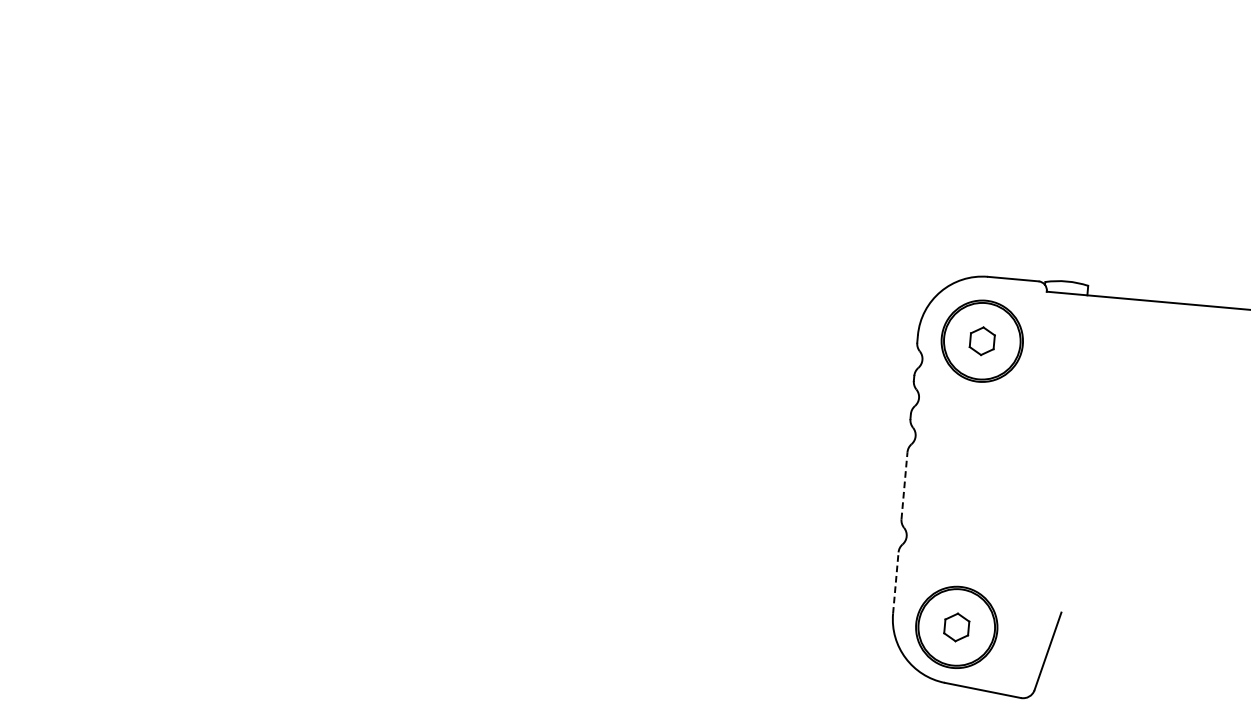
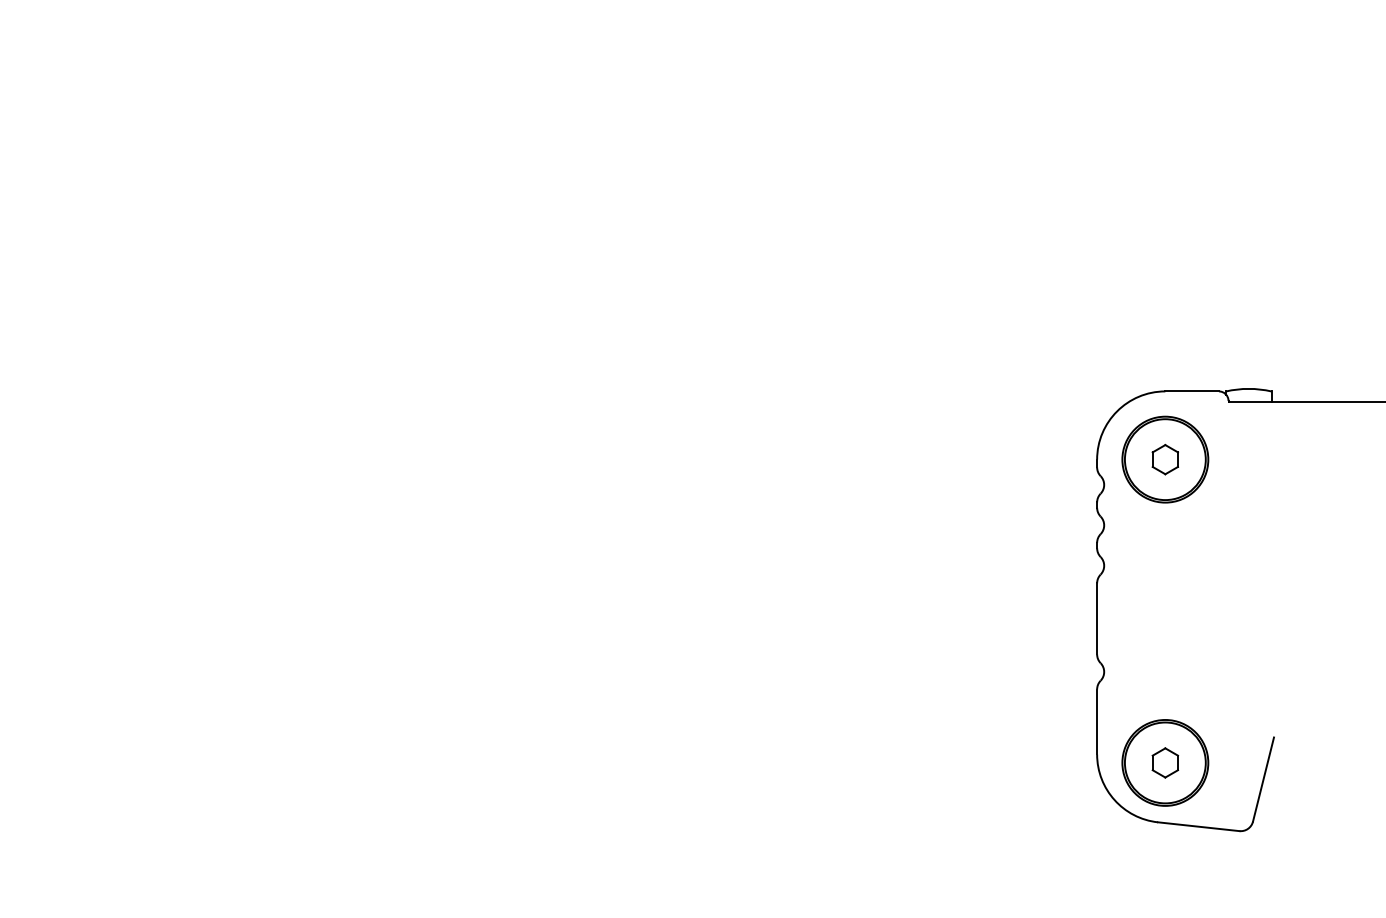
line: (904, 485) -> (1097, 618), dashed -> solid
line: (896, 582) -> (1097, 721), dashed -> solid

